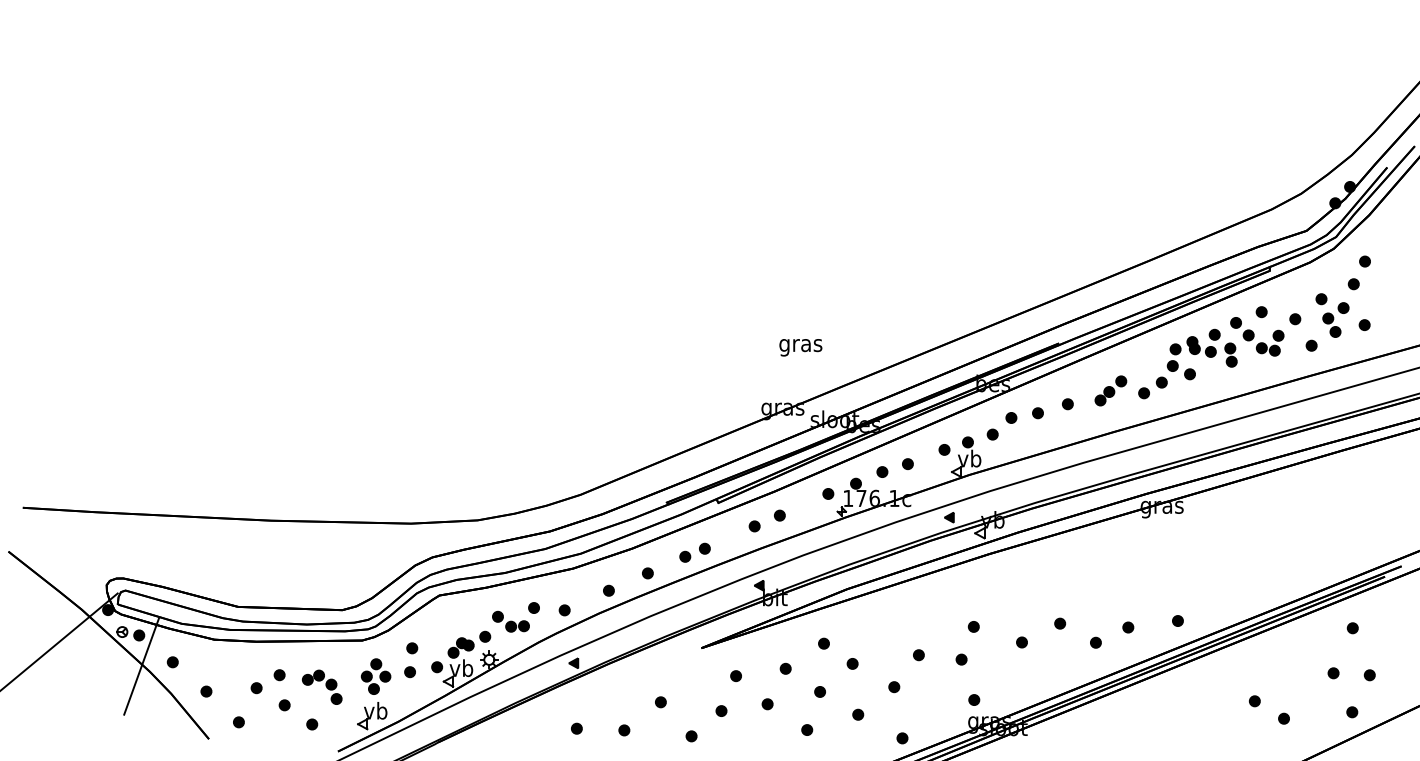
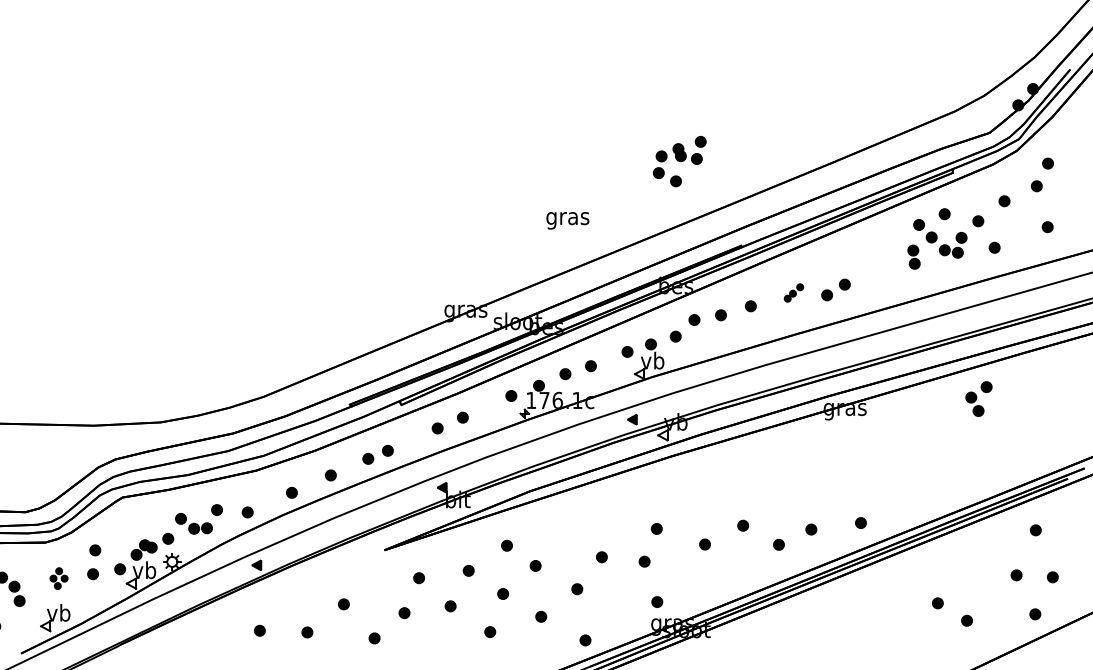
part: (1335, 319) -> (978, 398), moved
text: (800, 347) -> (567, 220), moved
part: (1193, 354) -> (679, 161), moved
part: (1110, 390) -> (793, 292), size x0.6
part: (375, 676) -> (58, 578), size x0.6

